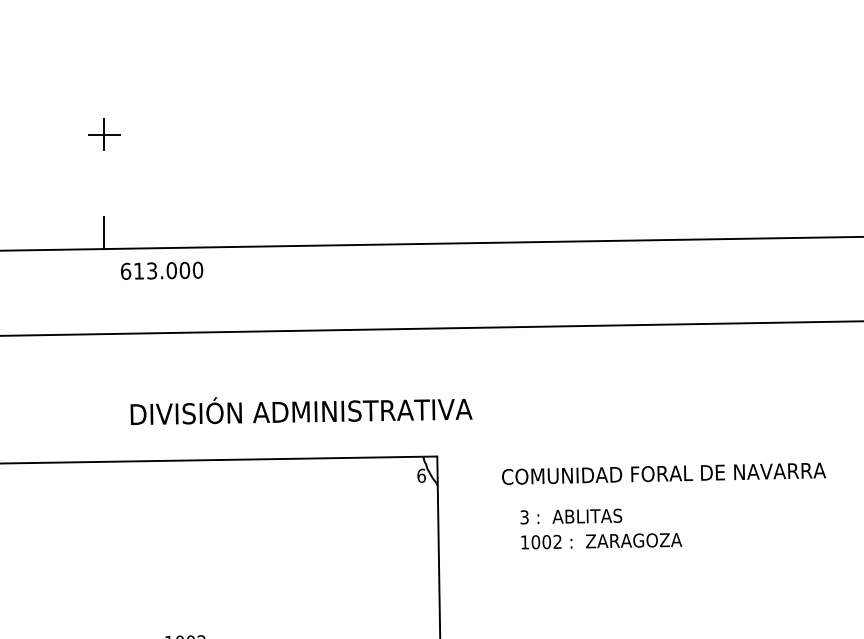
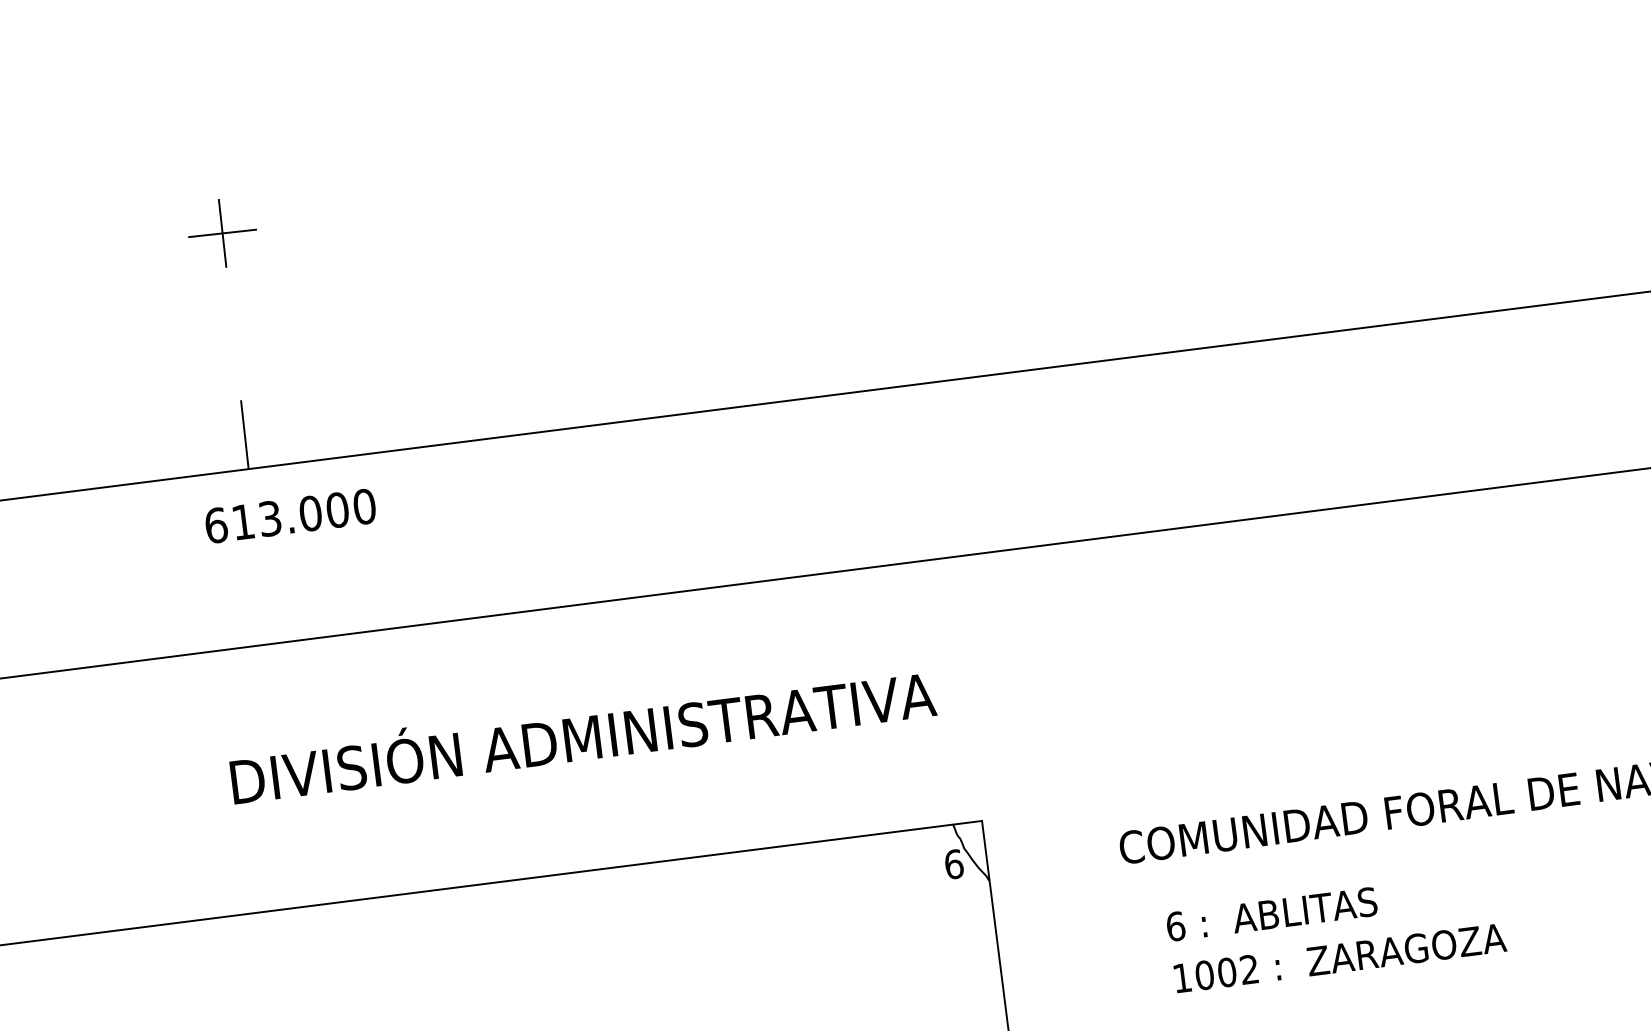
text: (161, 270) -> (289, 515), moved
text: (301, 411) -> (583, 737), moved
text: (524, 517) -> (1175, 926), 3 -> 6

